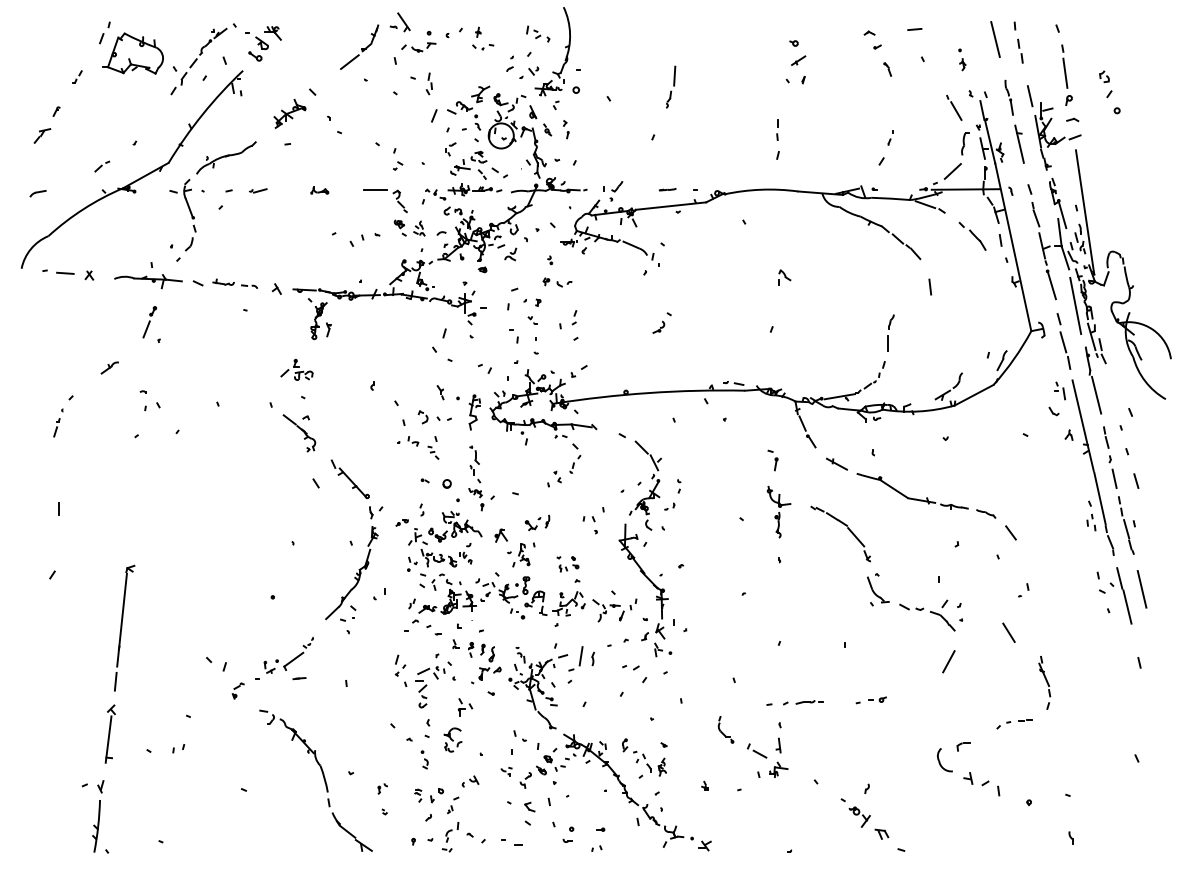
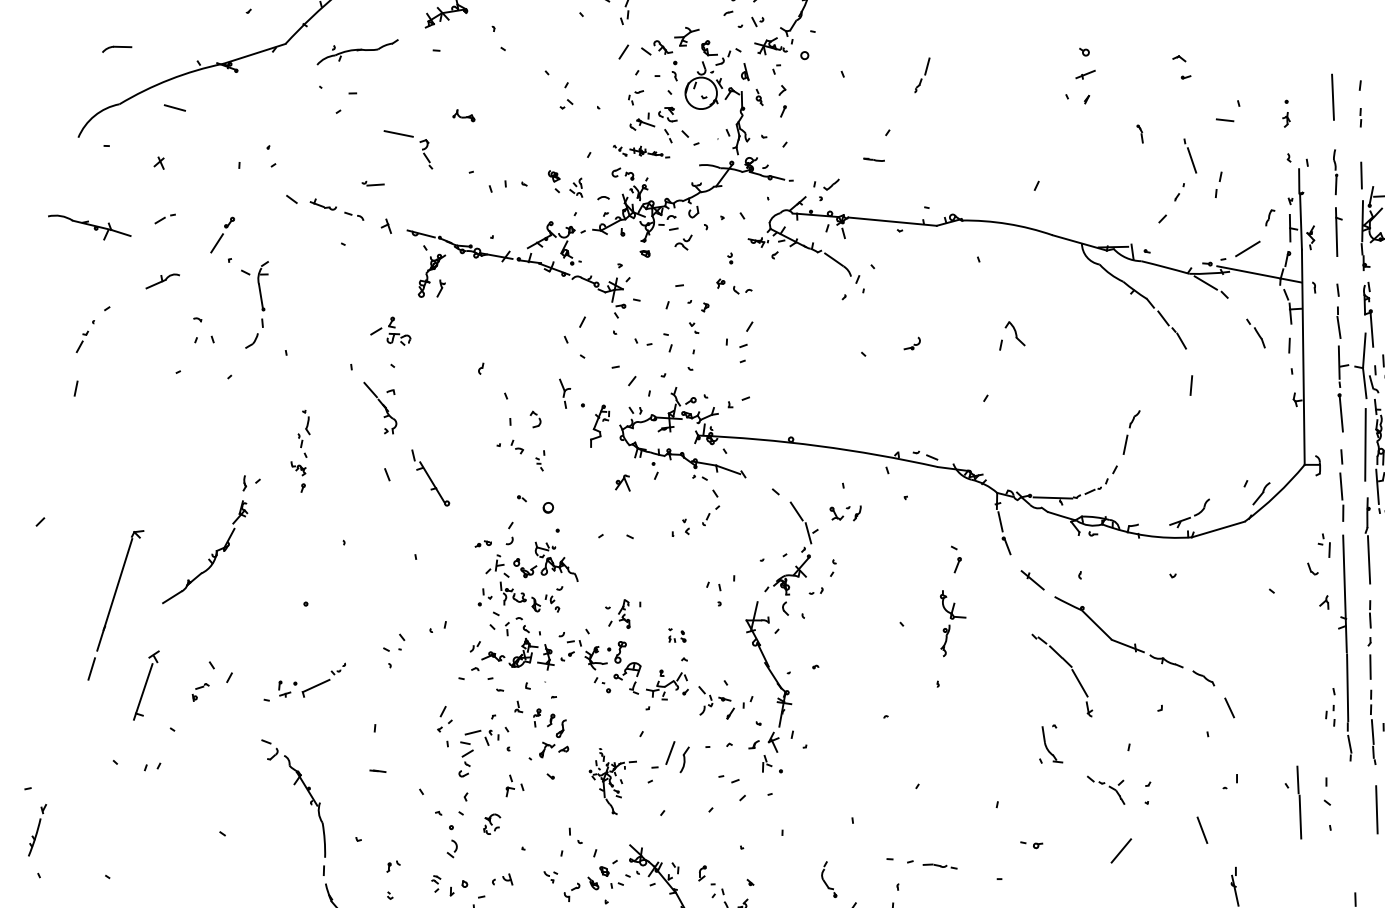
line: (914, 29) -> (1224, 120), moved
part: (1020, 50) -> (1360, 116), size x0.6
part: (887, 69) -> (1140, 133), moved
part: (671, 86) -> (922, 74), size x0.7
line: (954, 107) -> (1190, 155), moved
part: (566, 129) -> (783, 101), size x1.4
part: (777, 129) -> (1218, 184), moved
part: (965, 143) -> (1270, 217), size x0.6
part: (102, 166) -> (165, 218), moved
line: (667, 189) -> (873, 159), moved
part: (257, 190) -> (372, 183), moved
part: (463, 191) -> (640, 152), size x0.6
part: (37, 193) -> (116, 49), size x1.4
part: (395, 198) -> (421, 148), moved
part: (189, 211) -> (260, 300), moved
part: (972, 235) -> (1256, 332), size x0.7
line: (65, 272) -> (175, 106), moved
part: (784, 277) -> (1014, 337), size x1.6
part: (148, 281) -> (89, 227), moved
part: (574, 317) -> (746, 334), size x1.6
part: (658, 326) -> (912, 342), moved
part: (109, 367) -> (161, 280), size x1.4
part: (484, 368) -> (622, 375), size x1.6
part: (440, 392) -> (562, 393), size x1.6
part: (443, 418) -> (642, 341), moved
part: (433, 447) -> (540, 459), size x0.7
part: (476, 478) -> (302, 451), moved
line: (58, 508) -> (75, 387), moved
part: (421, 509) -> (510, 532), size x1.6
part: (537, 522) -> (844, 512), moved
part: (847, 528) -> (1071, 670), moved
part: (500, 535) -> (623, 482), moved
part: (567, 564) -> (676, 636), size x0.7
part: (359, 568) -> (216, 549), moved
part: (1120, 595) -> (1294, 801), moved
part: (927, 615) -> (1106, 788), size x0.6
part: (592, 658) -> (683, 758), size x1.6
part: (299, 678) -> (377, 771), moved
part: (538, 688) -> (609, 782), size x0.6
part: (237, 690) -> (199, 691), moved
part: (877, 699) -> (1031, 844), moved
part: (109, 733) -> (145, 684), moved
part: (452, 739) -> (491, 823), size x0.7
part: (424, 759) -> (452, 841), size x1.4
part: (98, 816) -> (37, 830), size x0.6

